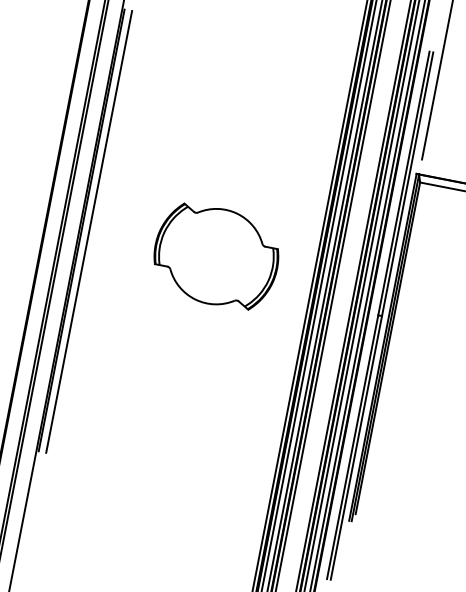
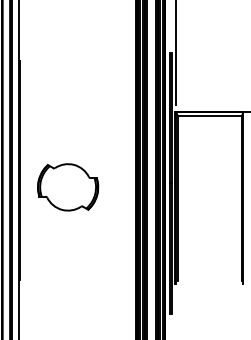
line: (88, 231) -> (23, 170), removed
part: (217, 257) -> (68, 187), moved

